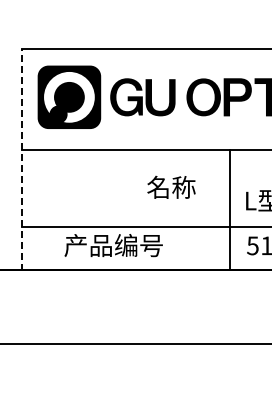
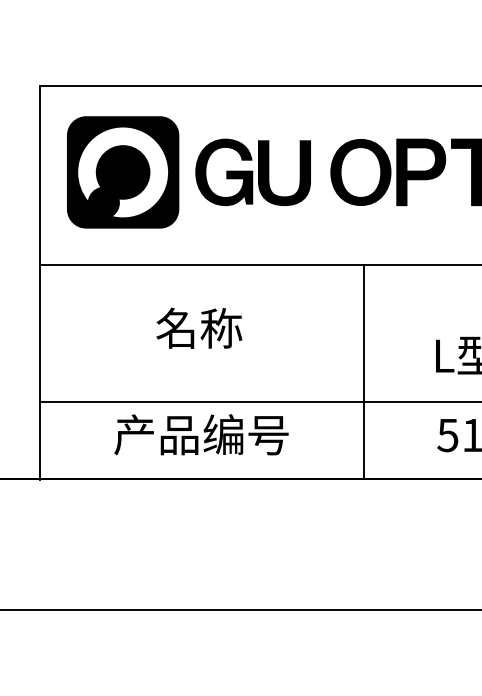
line: (22, 159) -> (40, 282), dashed -> solid
text: (171, 186) -> (199, 326), moved
line: (230, 209) -> (364, 371), moved

